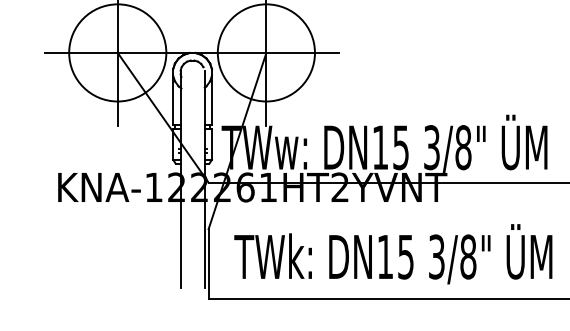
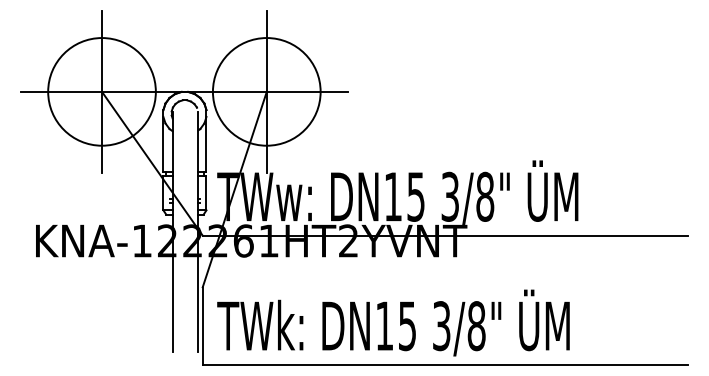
text: (393, 253) -> (393, 322), moved

